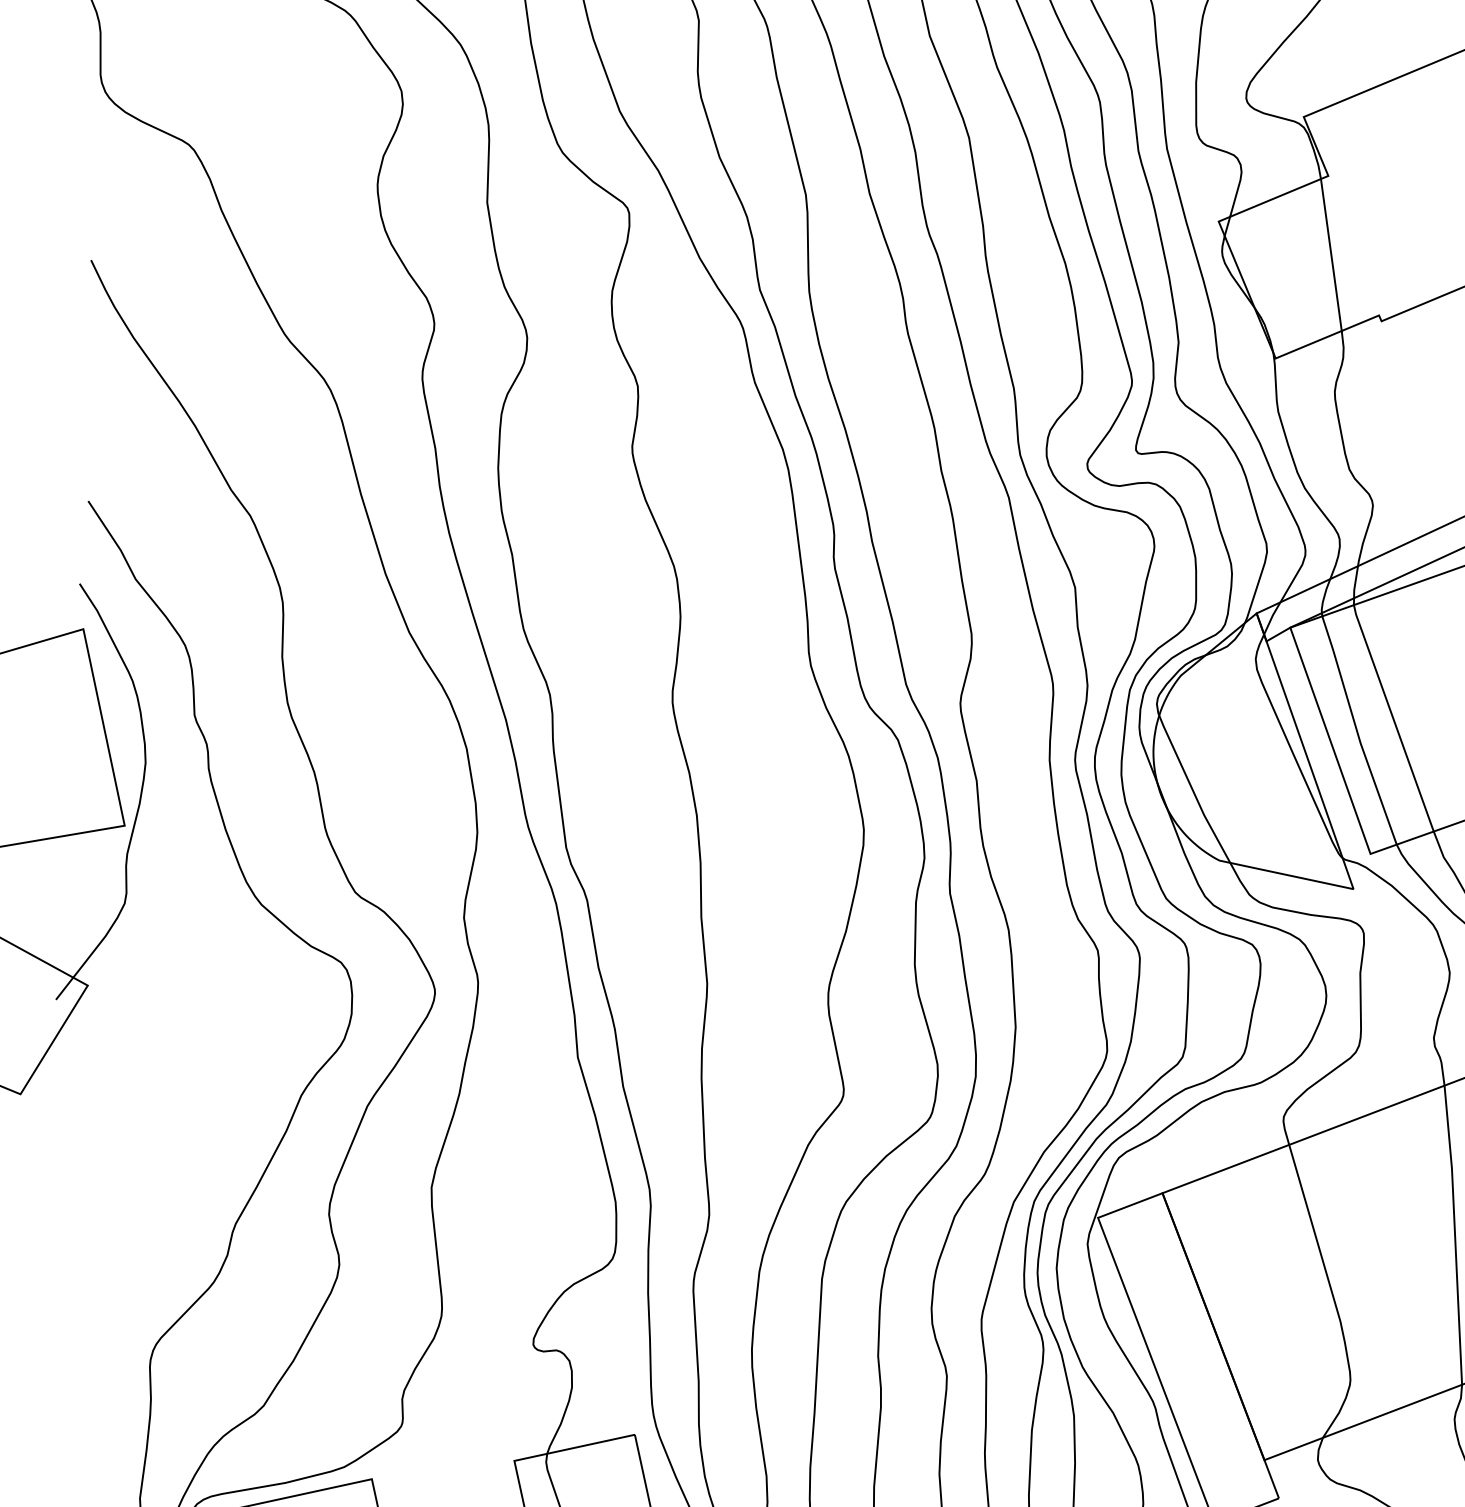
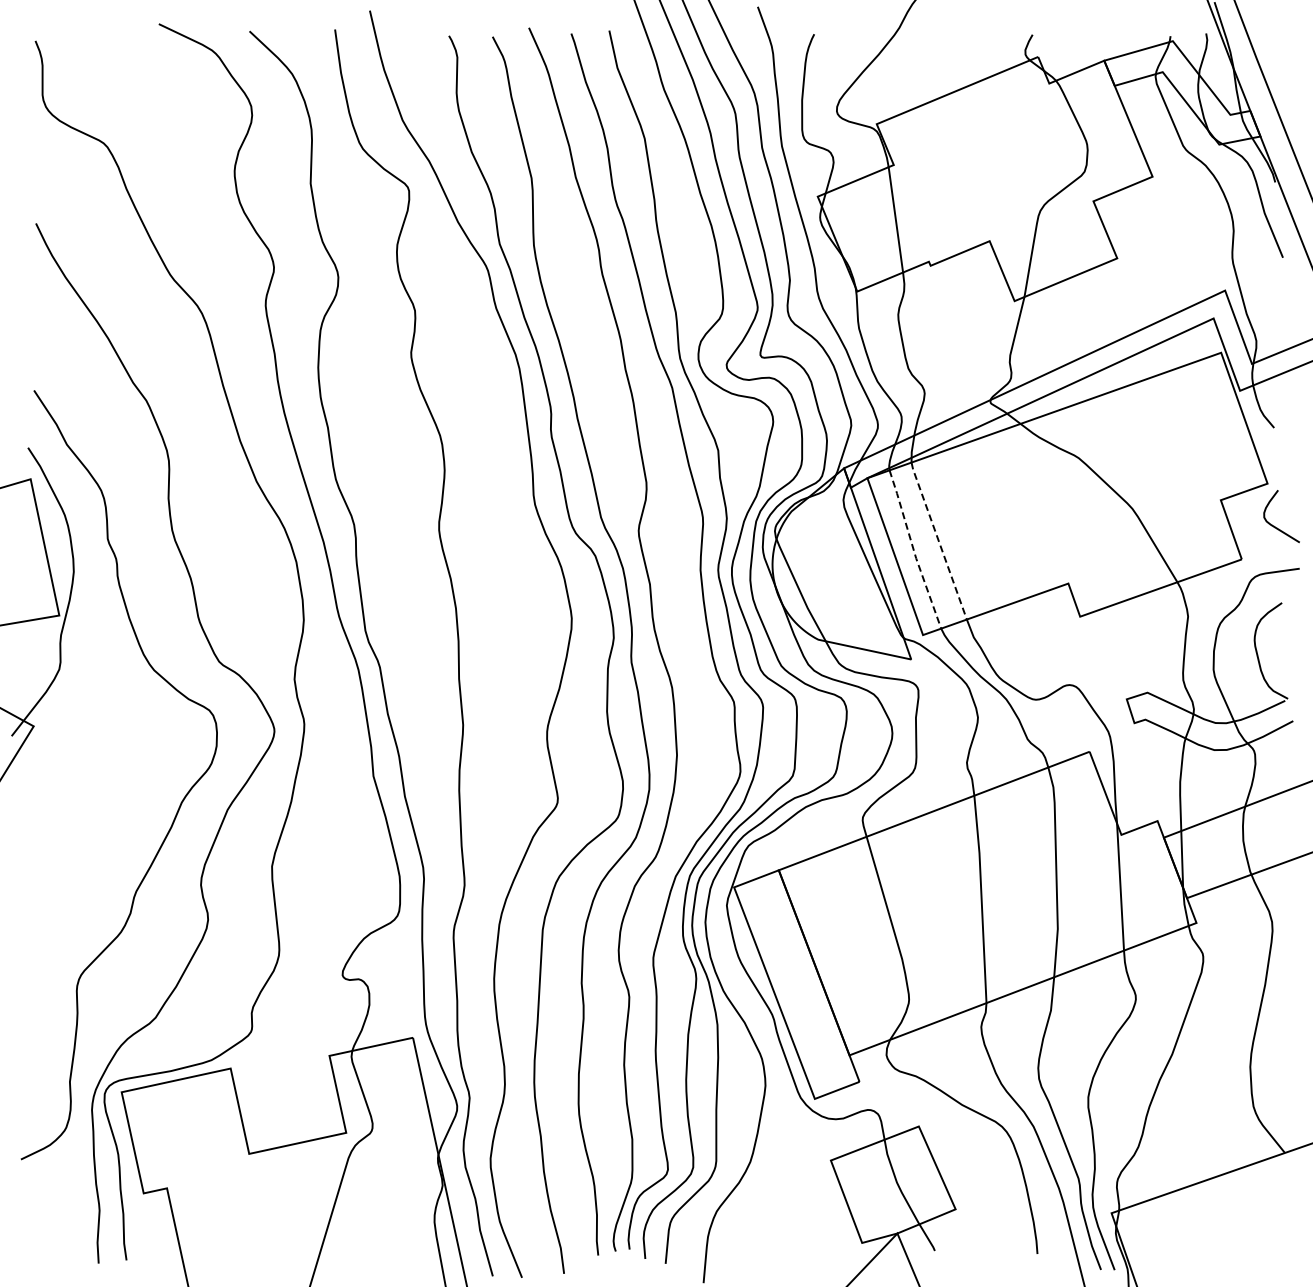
line: (1392, 717) -> (938, 540), solid -> dashed
line: (1356, 730) -> (913, 549), solid -> dashed

